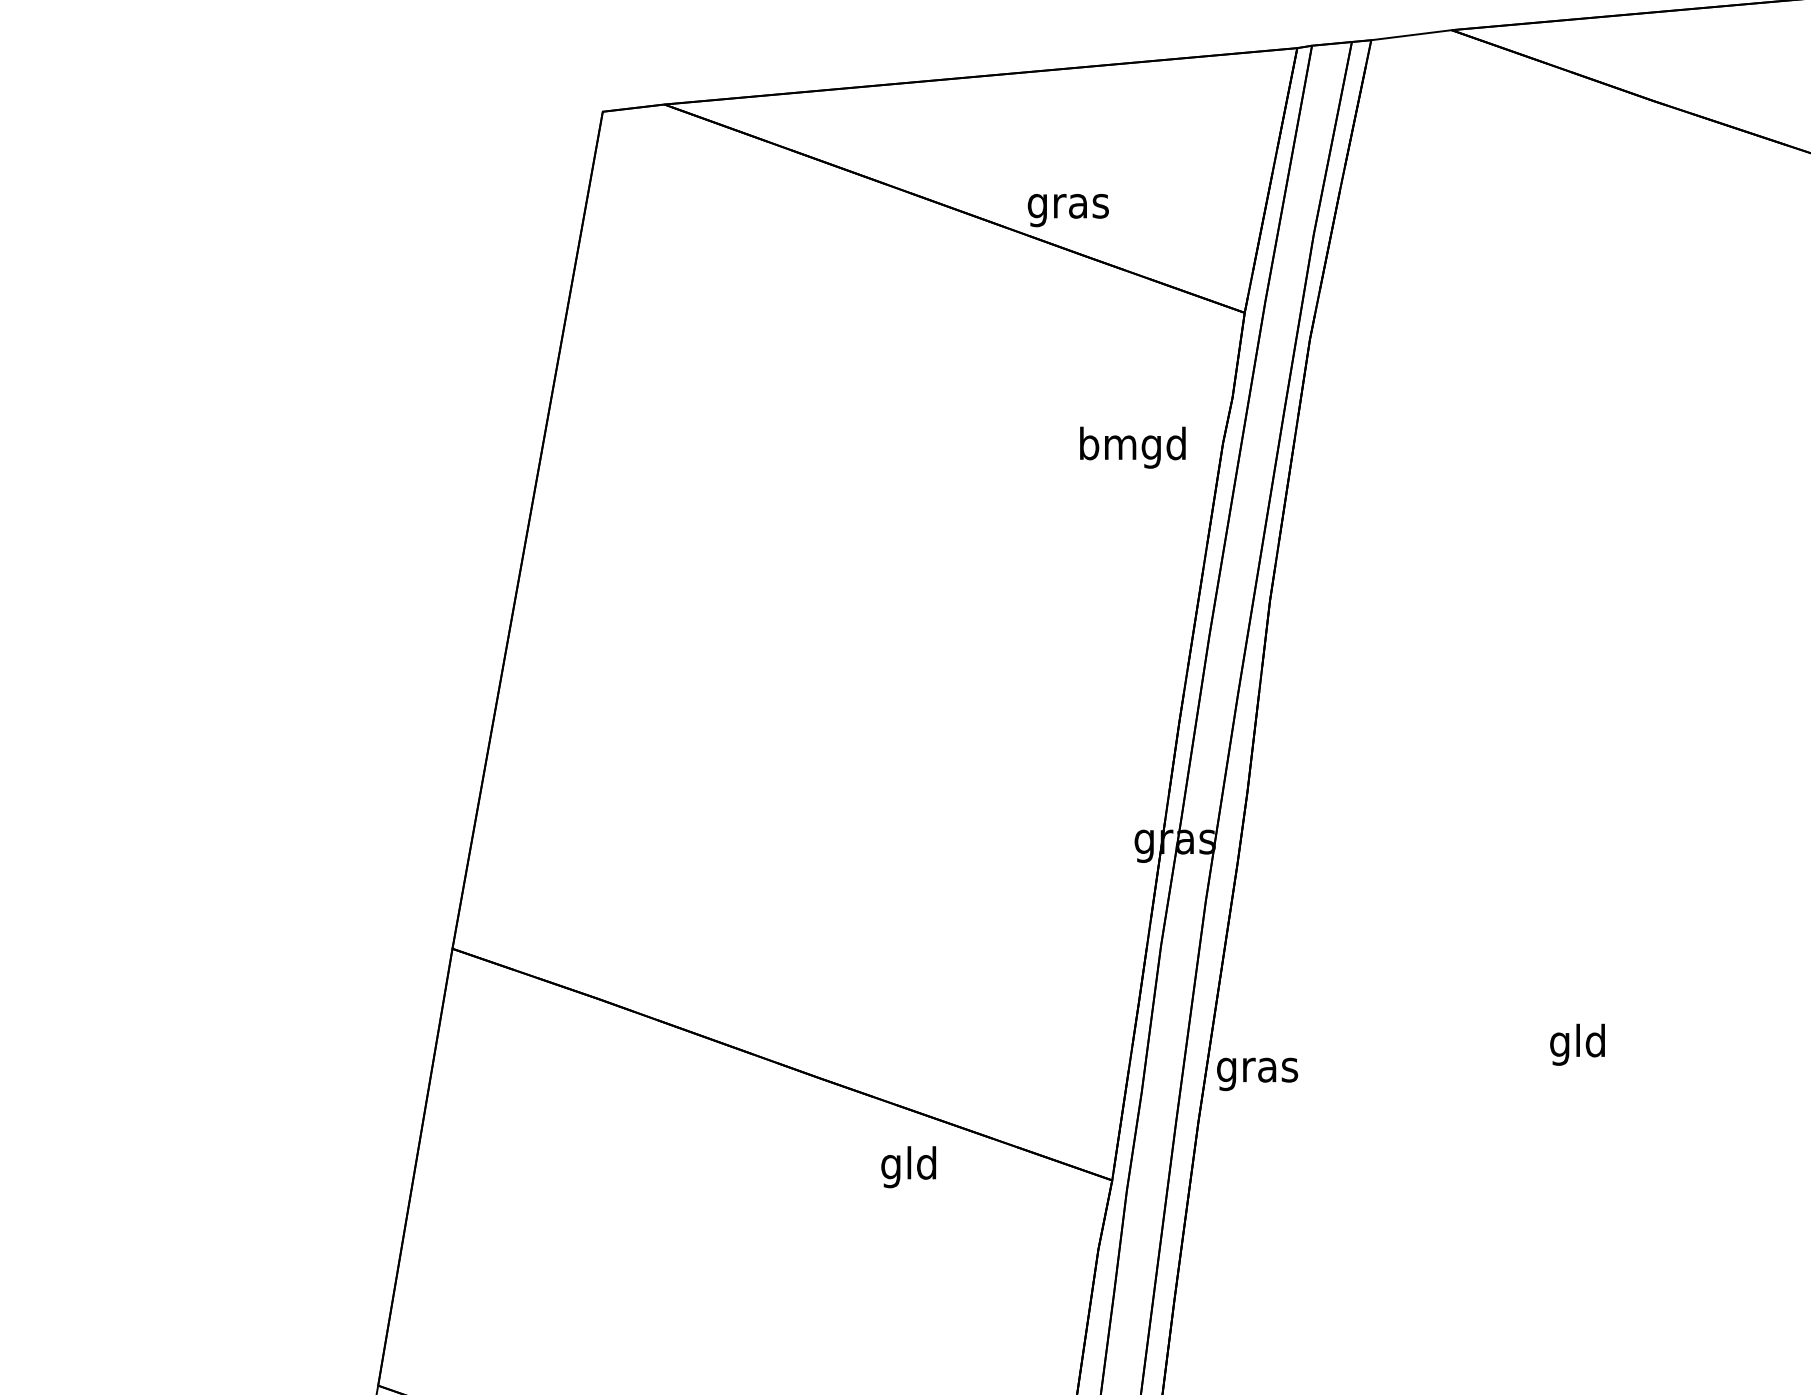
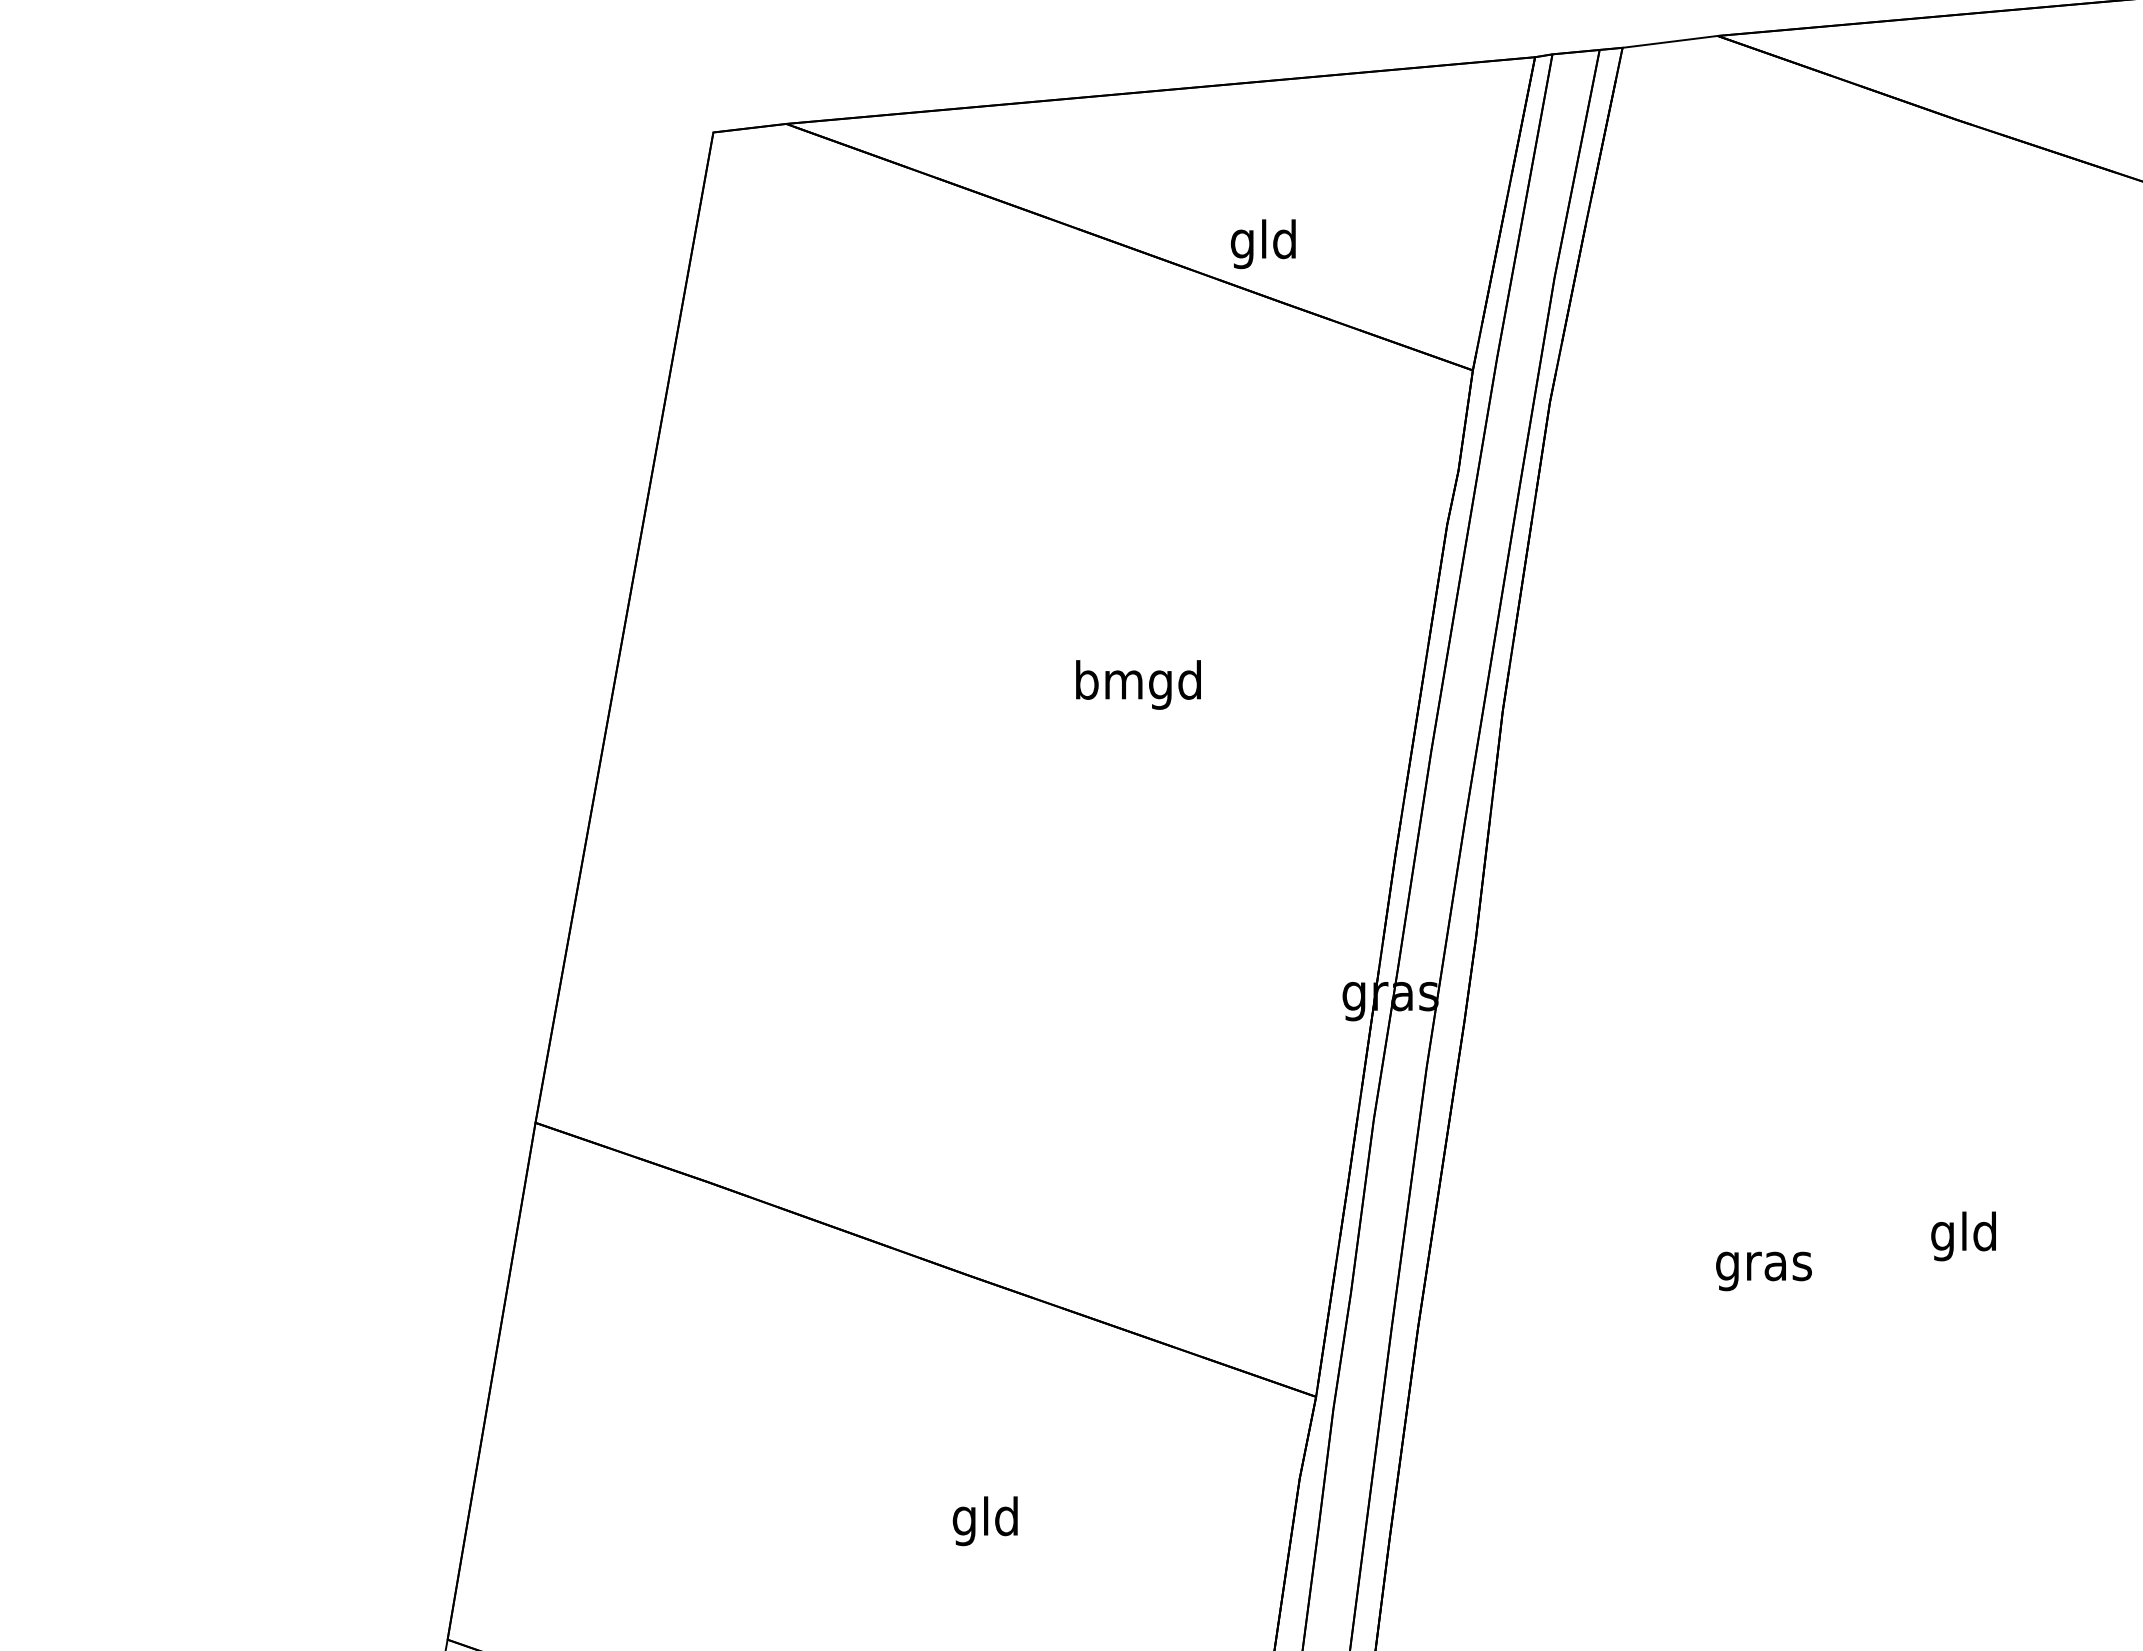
text: (1068, 206) -> (1264, 244), gras -> gld
text: (1132, 447) -> (1138, 684), moved
text: (1577, 1044) -> (1963, 1236), moved
text: (1257, 1074) -> (1763, 1271), moved
text: (908, 1167) -> (984, 1521), moved

